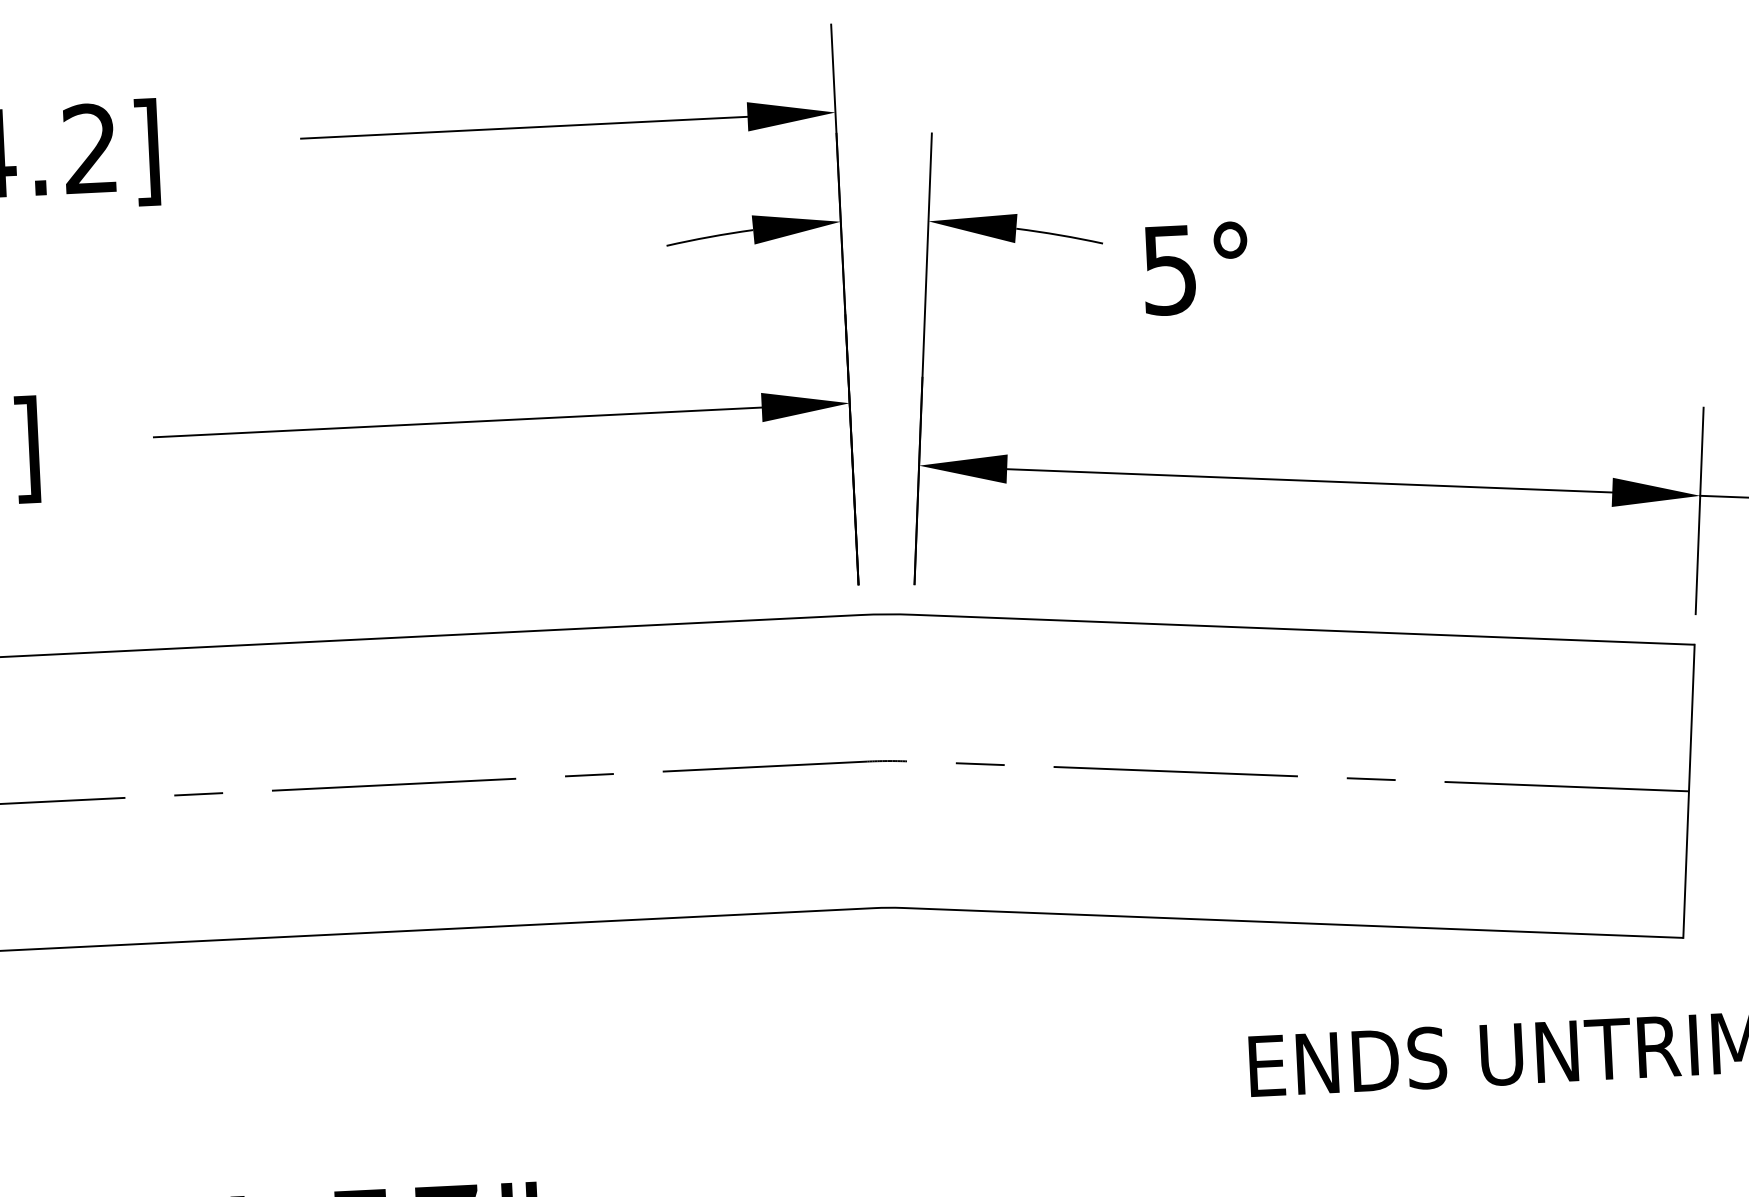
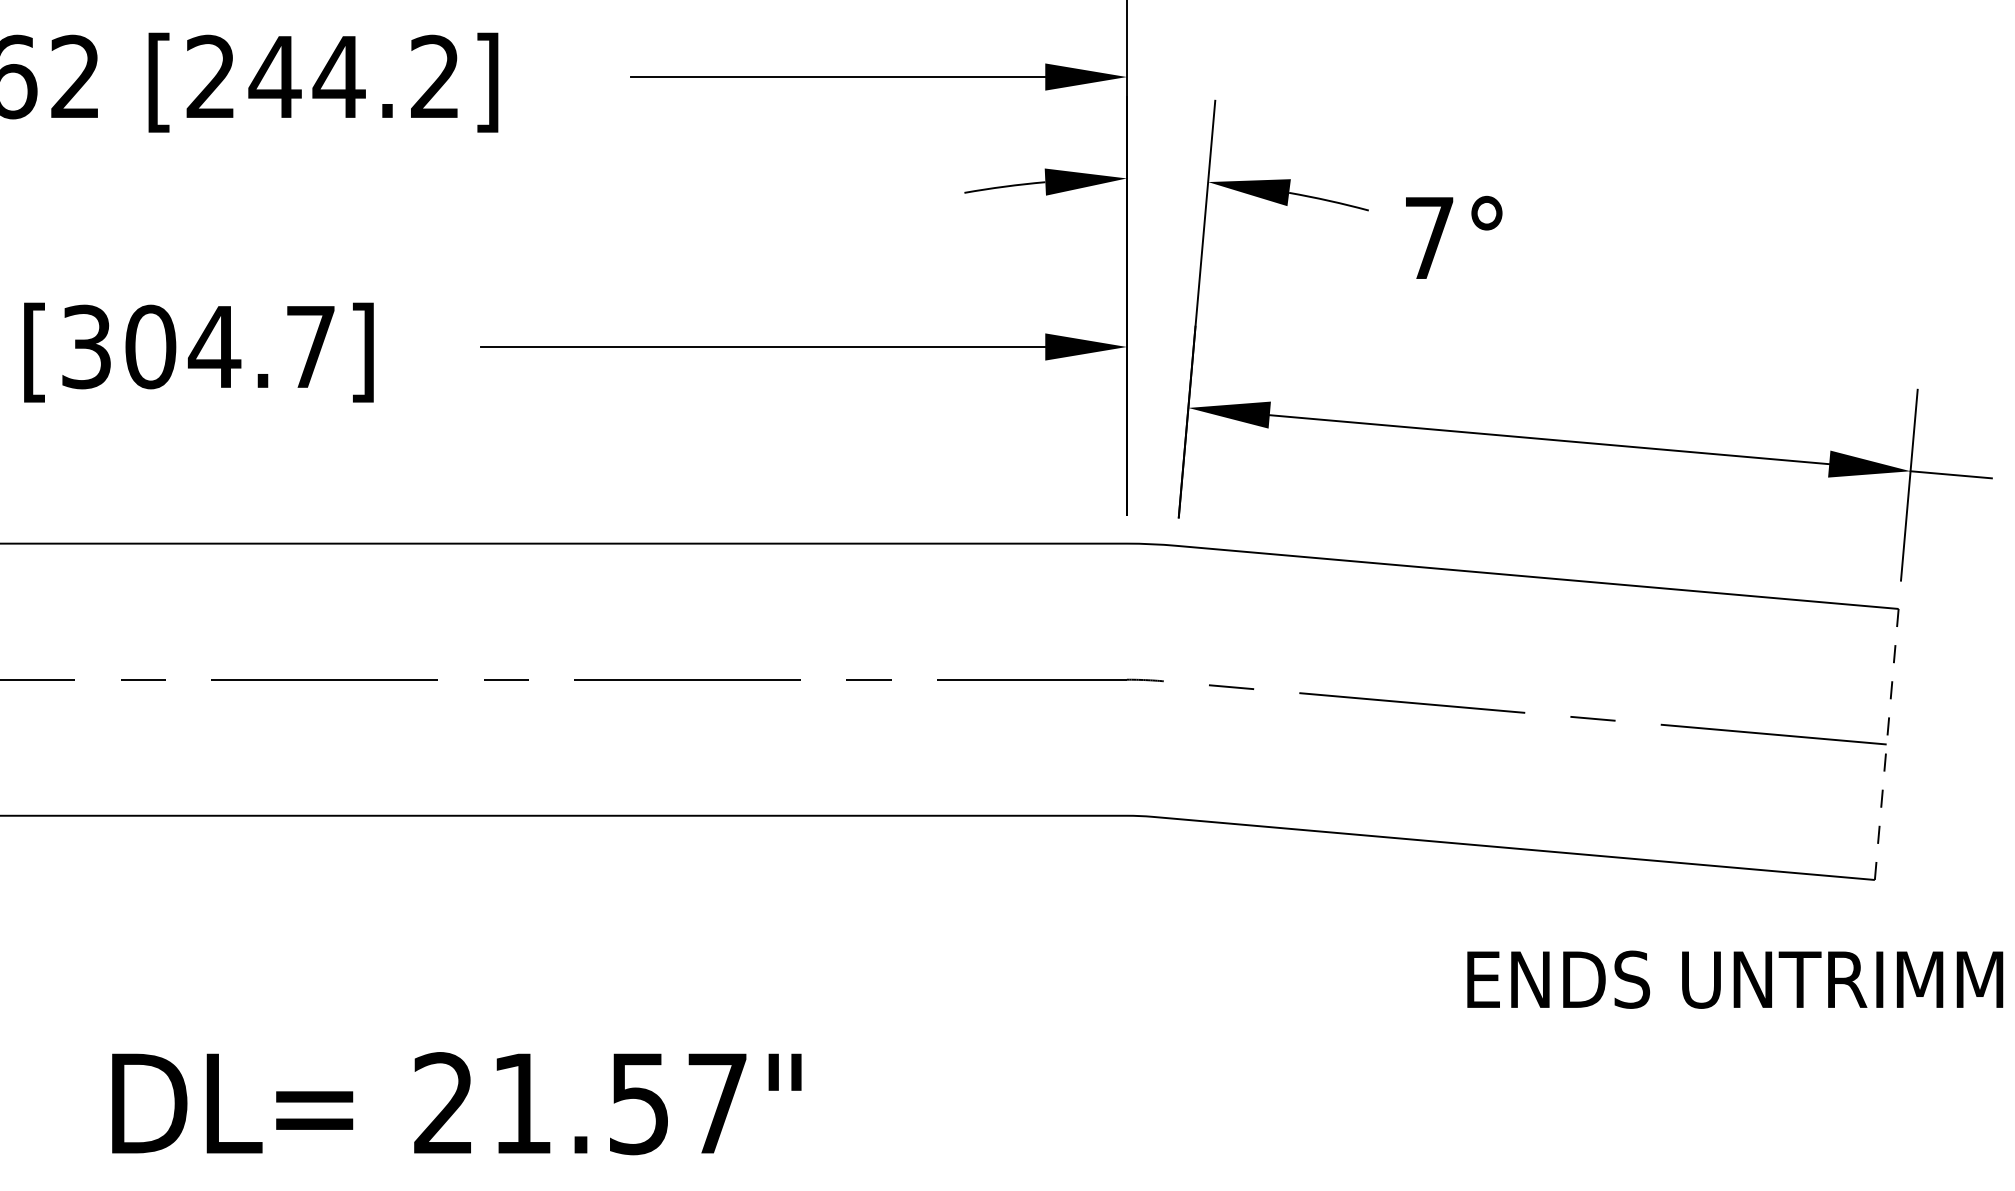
text: (1169, 270) -> (1429, 238), 5° -> 7°
line: (1688, 791) -> (1886, 744), solid -> dashed

